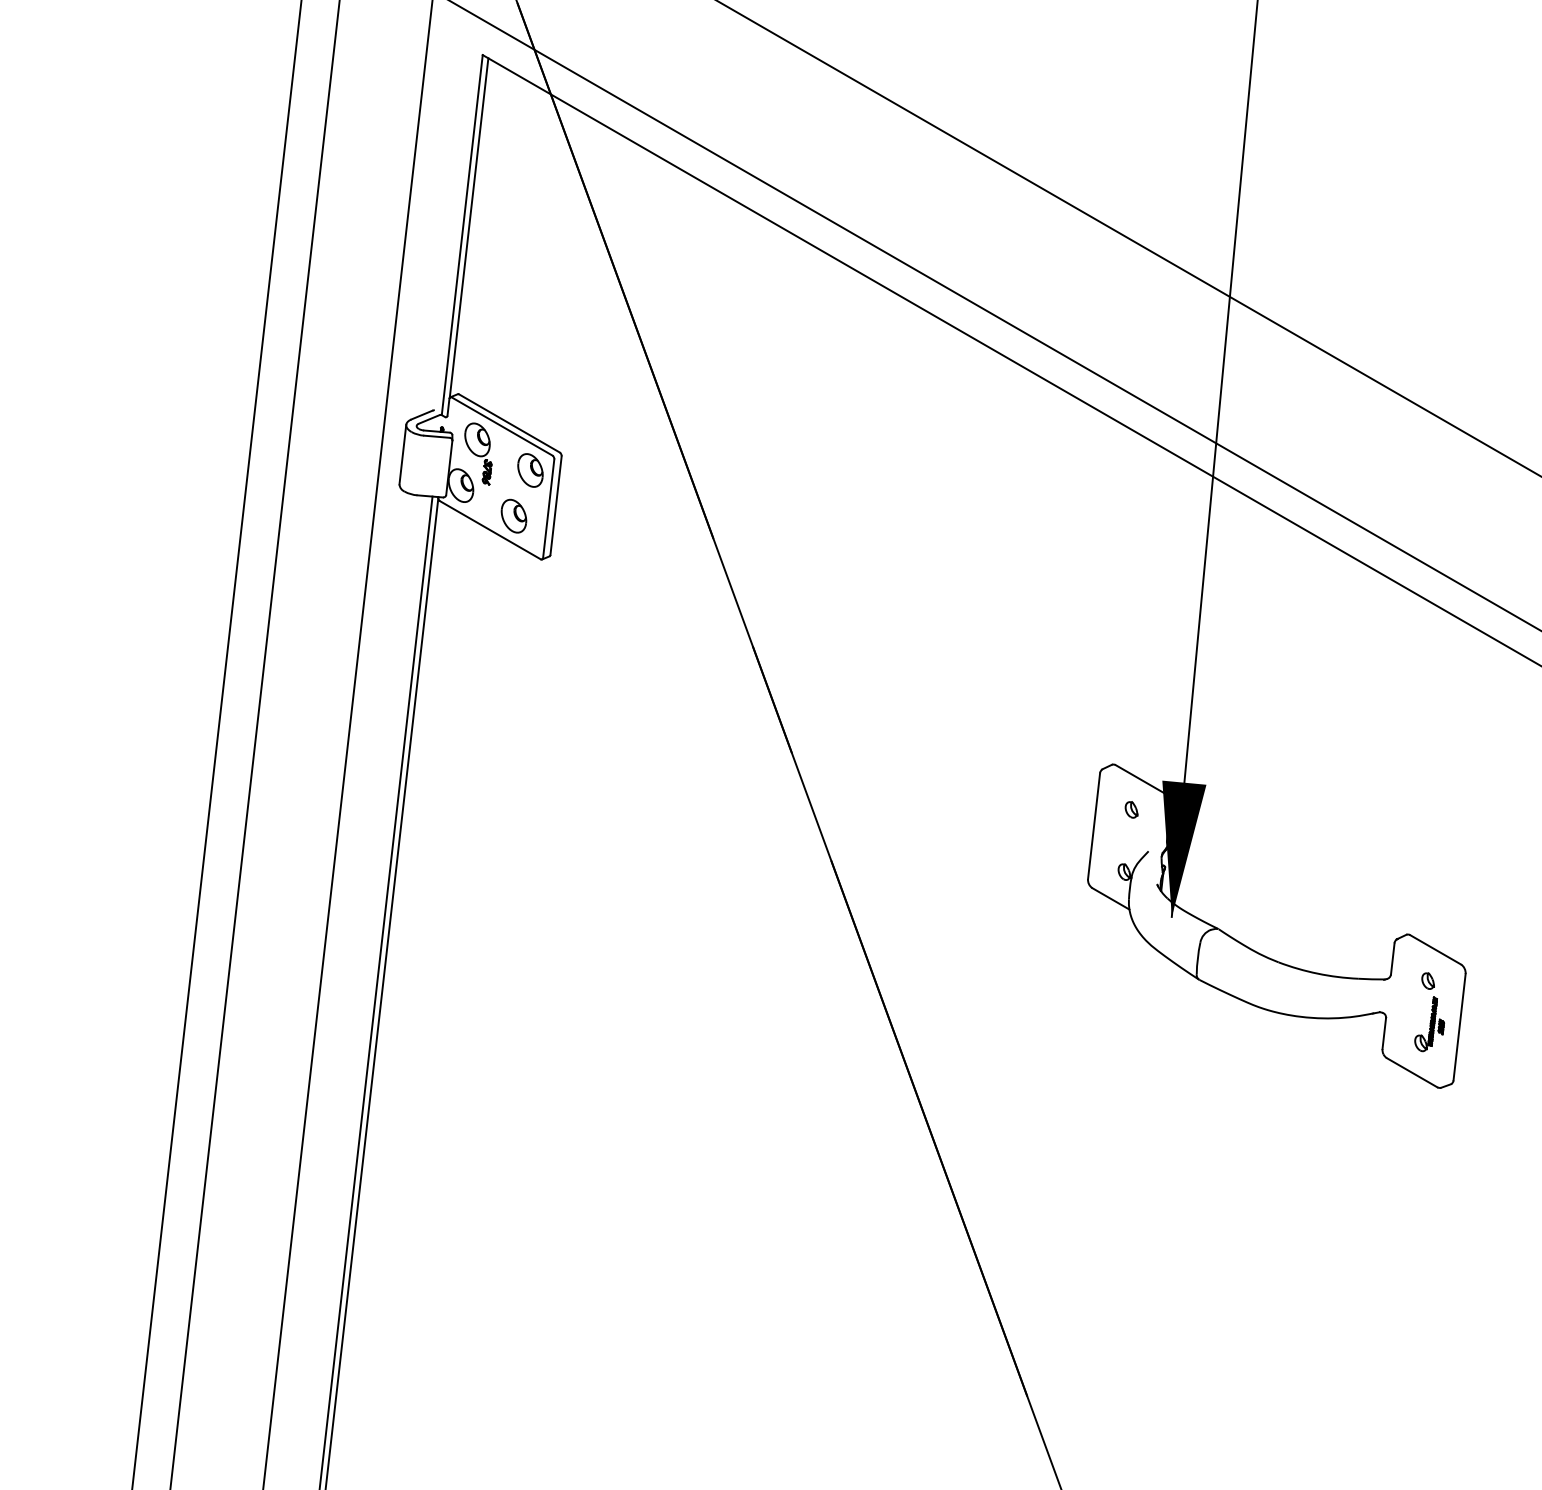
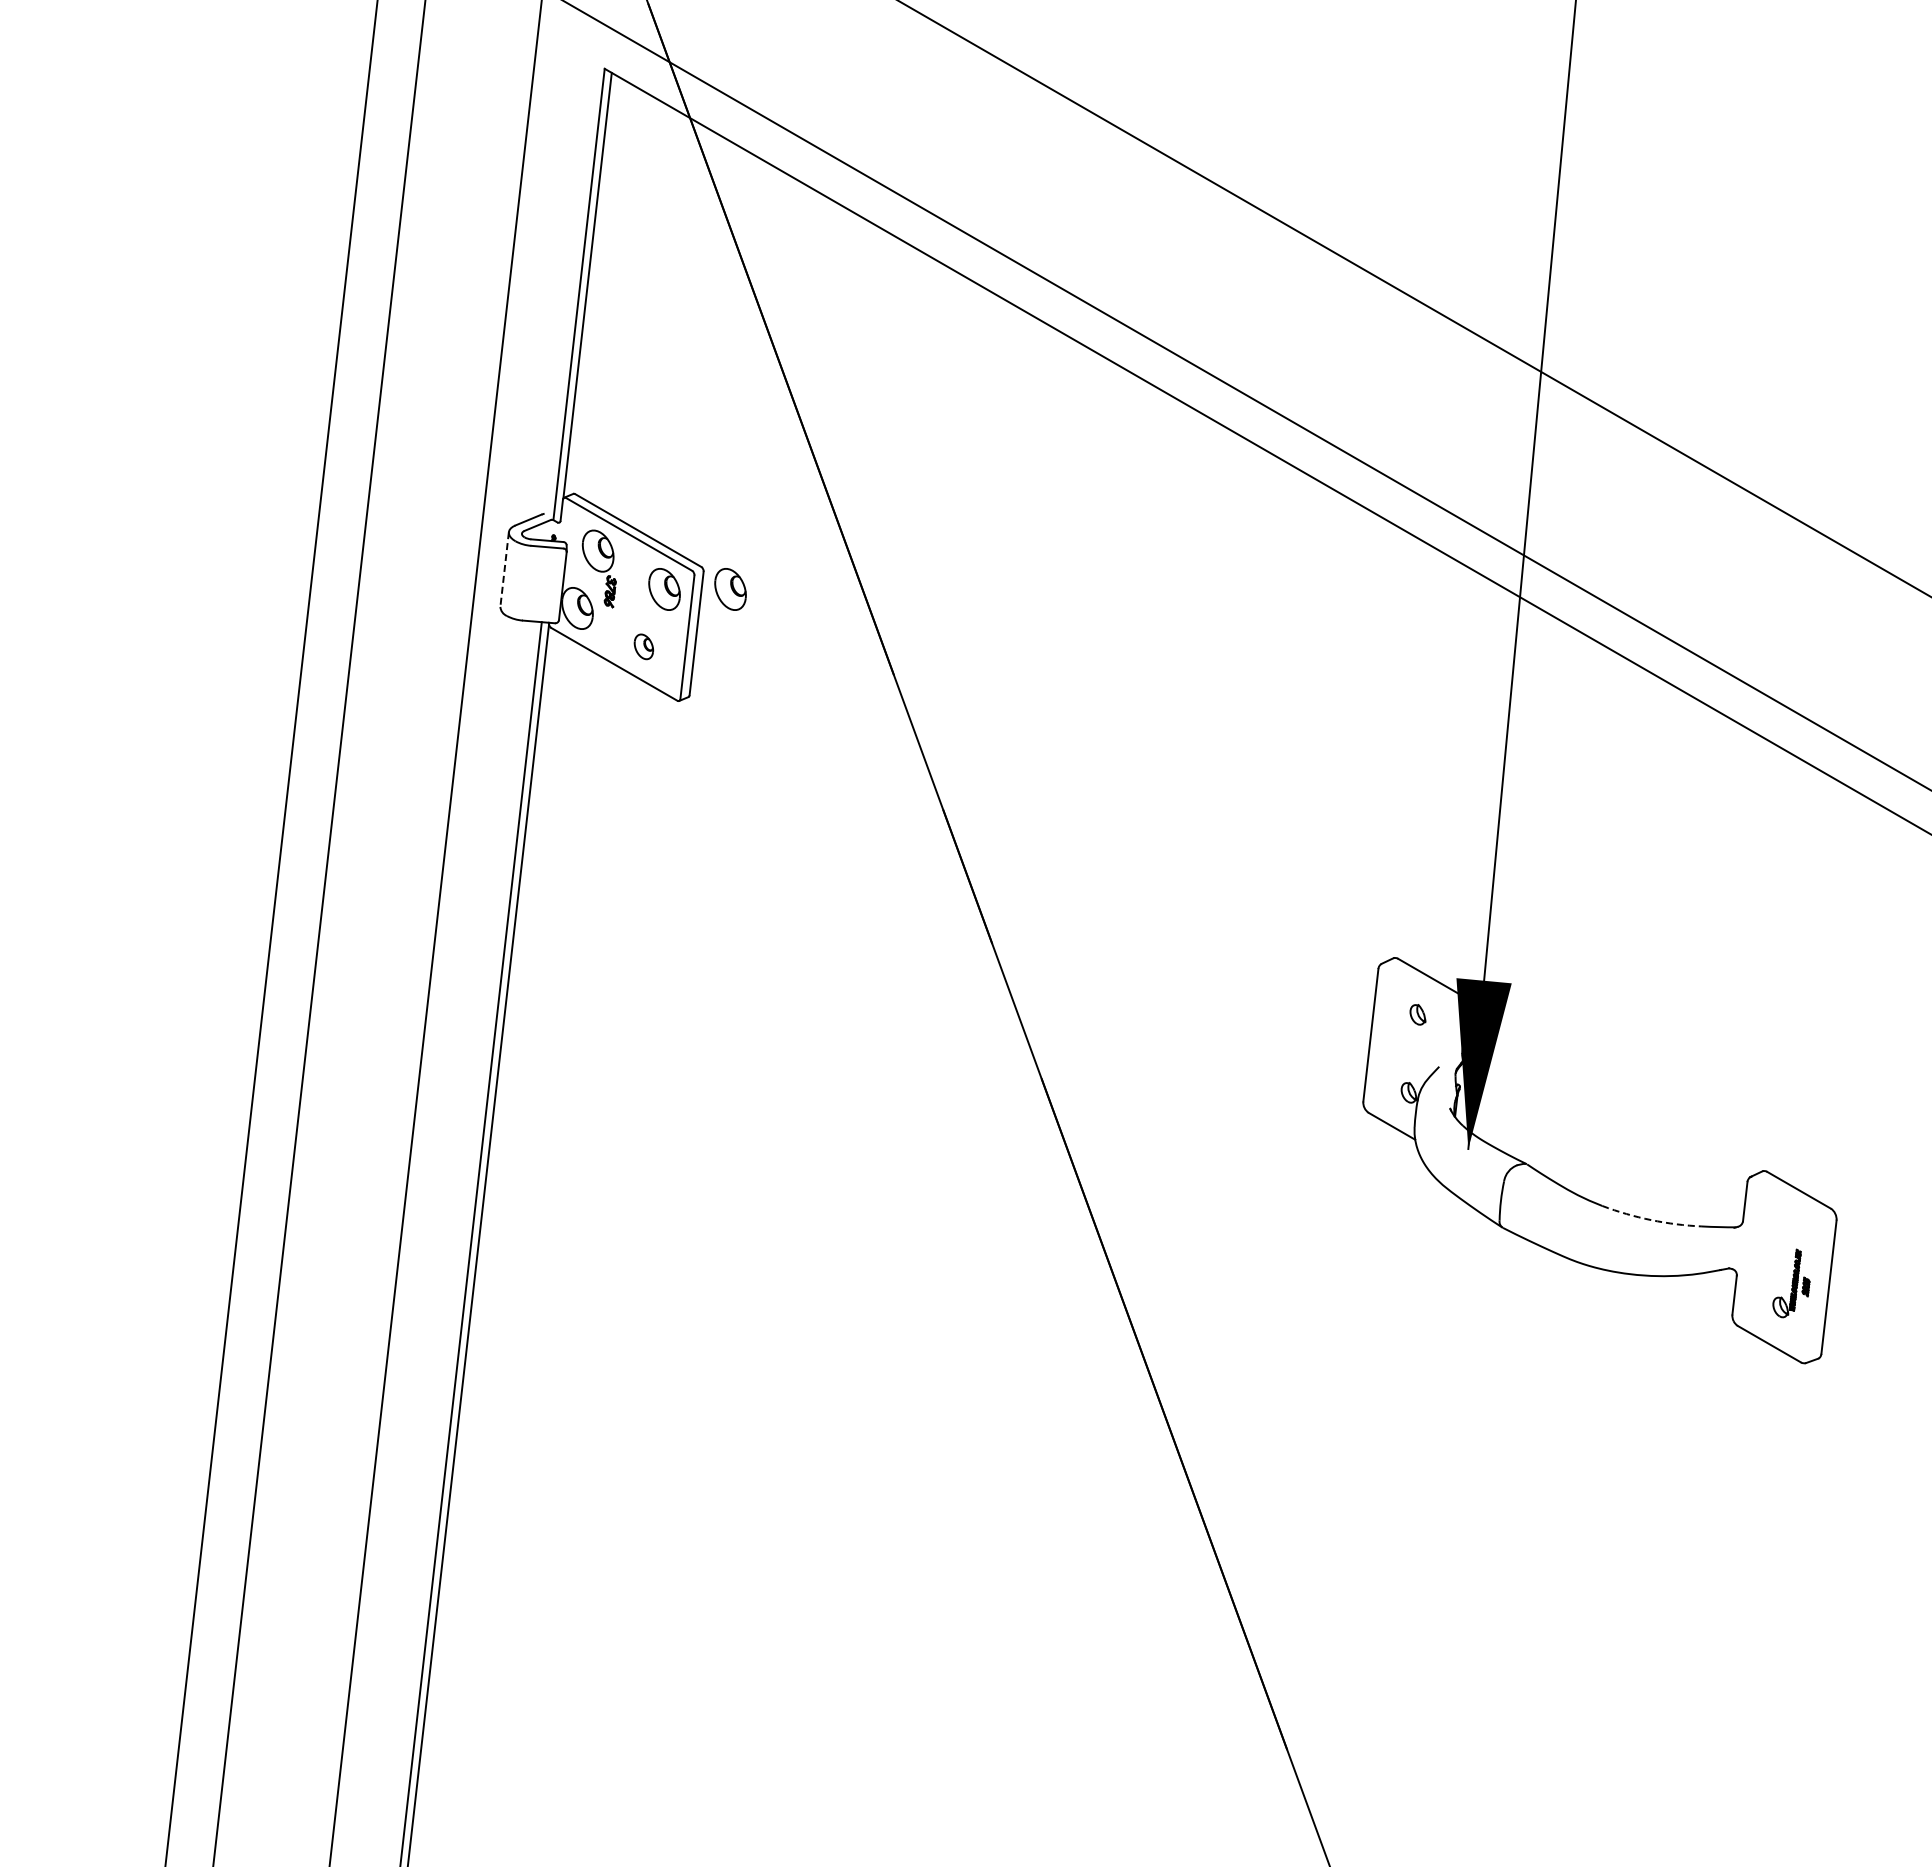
line: (402, 454) -> (504, 569), solid -> dashed
part: (583, 470) -> (730, 589), added
part: (513, 516) -> (643, 646), size x0.6
arc: (1317, 973) -> (1651, 1220), solid -> dashed
part: (1428, 981) -> (1789, 1229), removed

